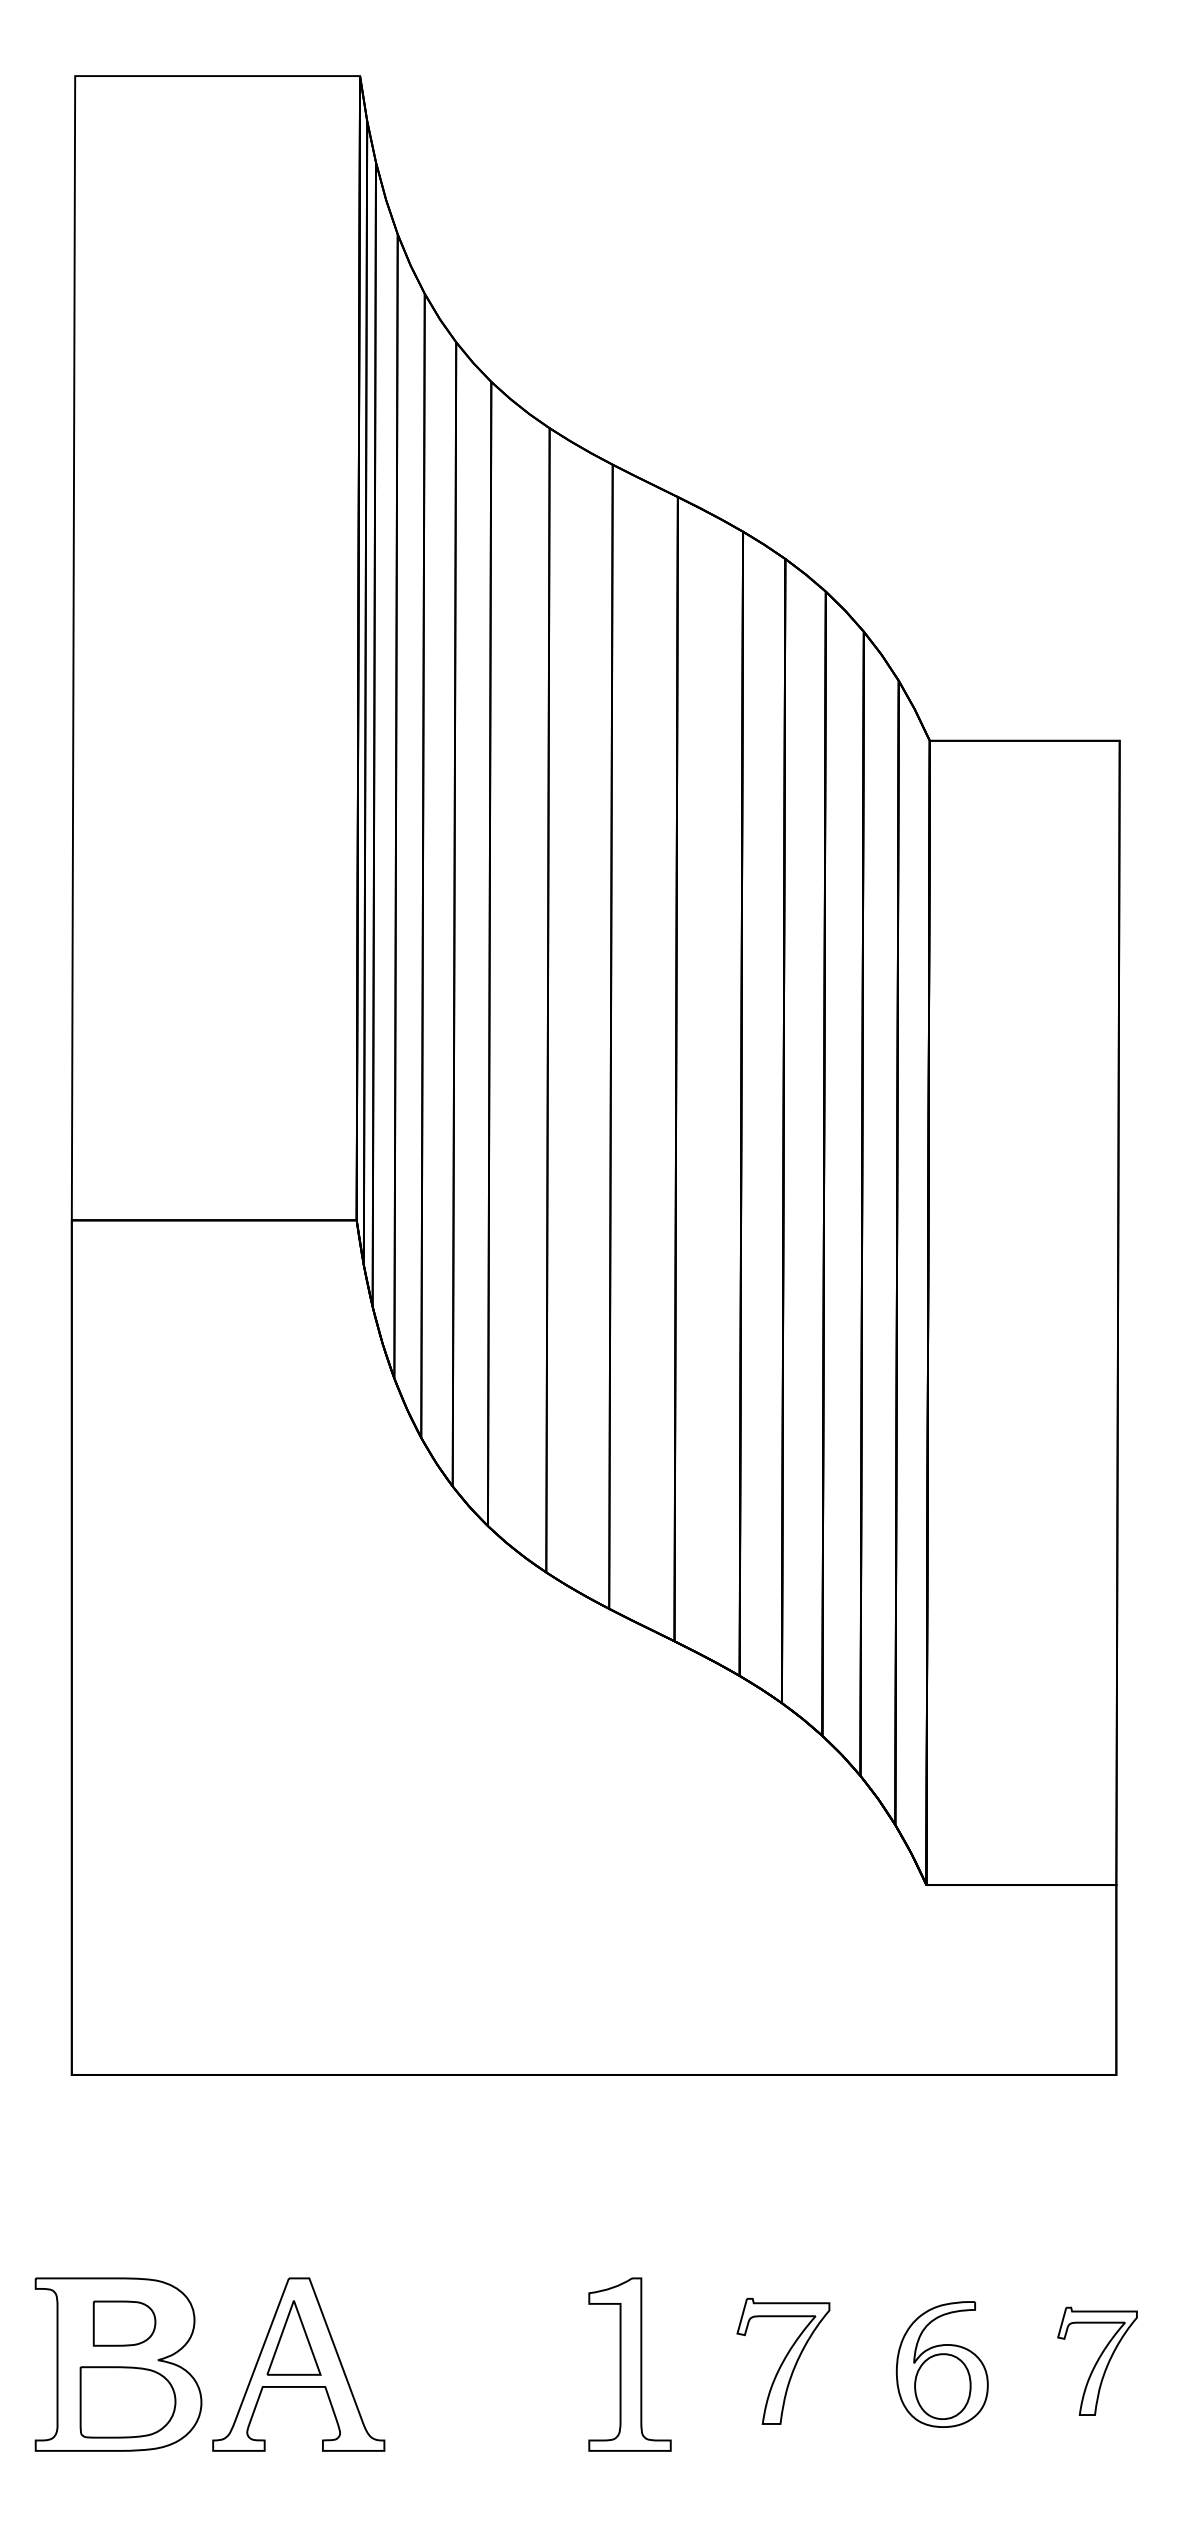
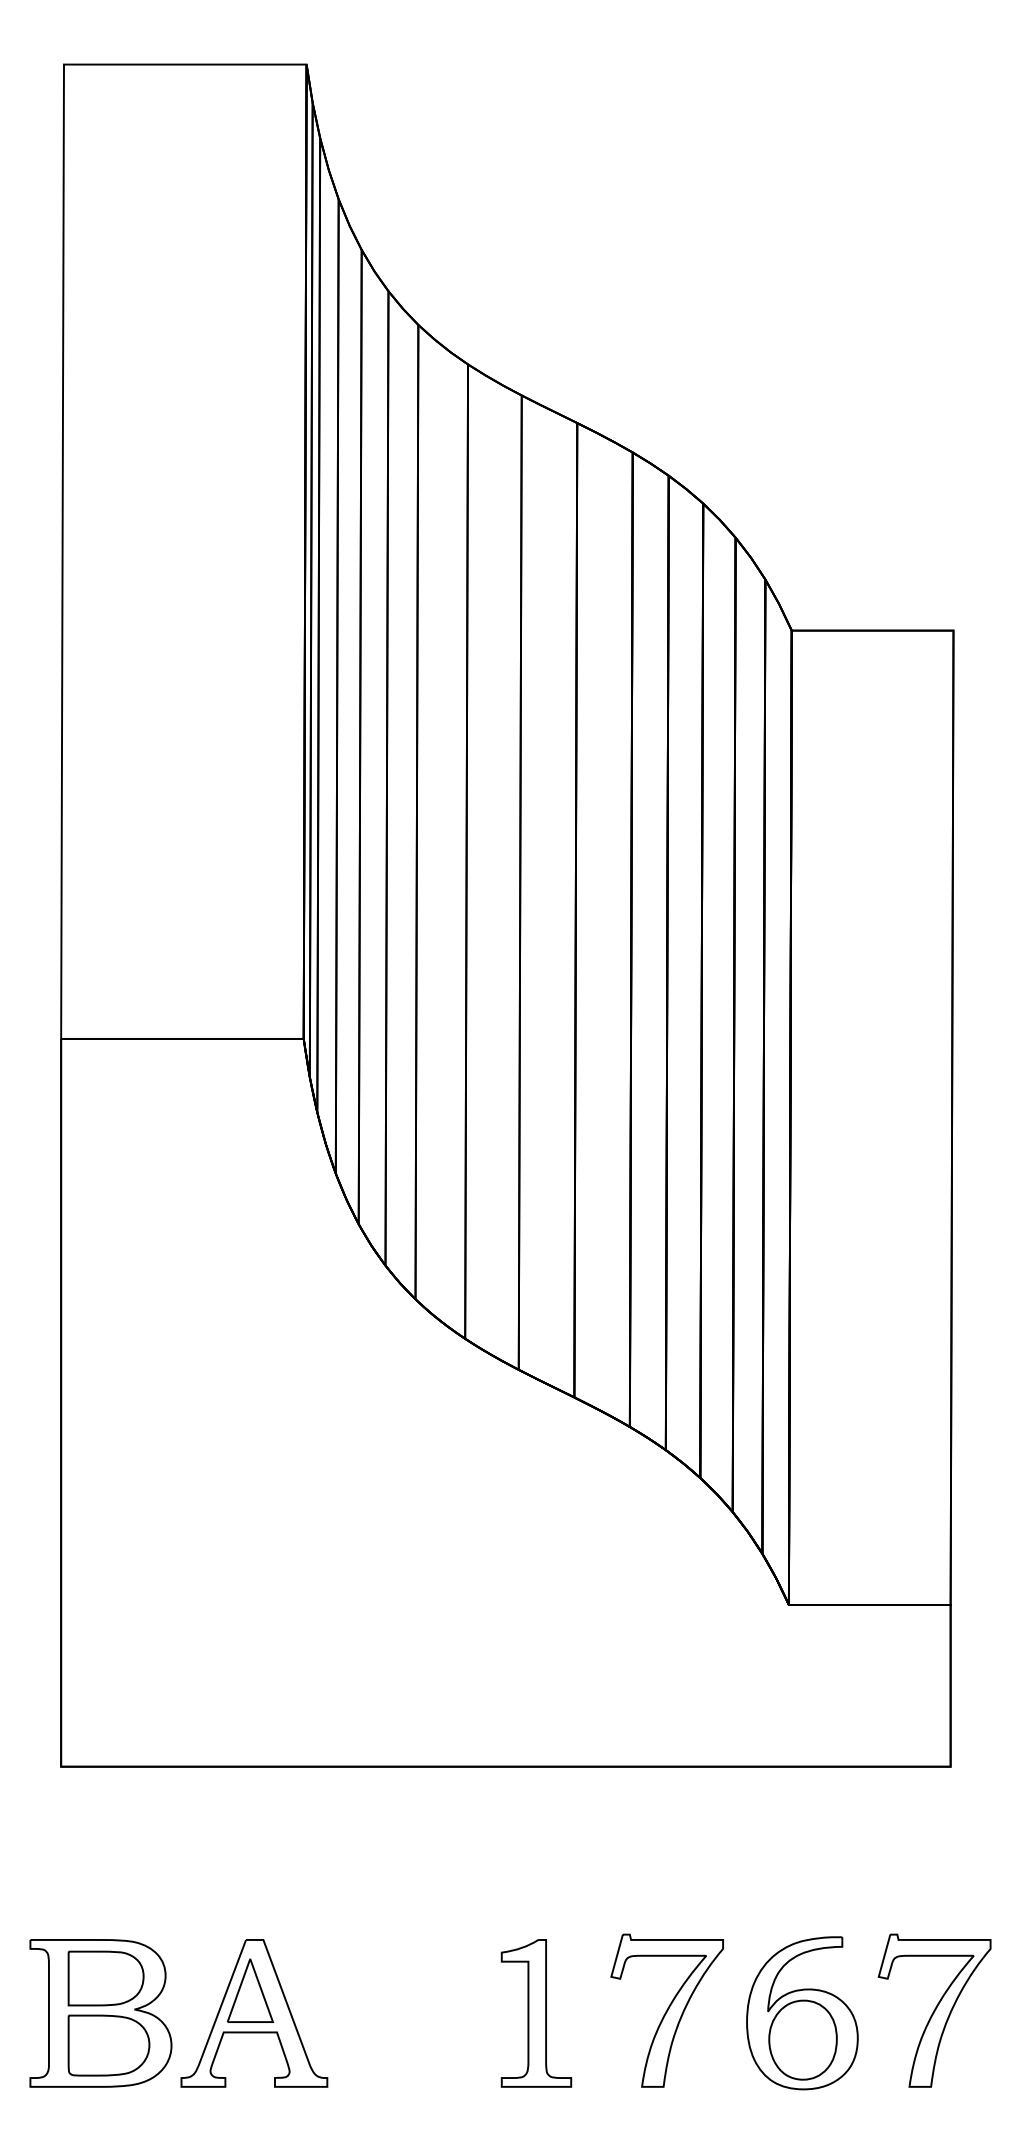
part: (123, 2323) -> (105, 1978), size x1.43
part: (782, 2361) -> (666, 2010), size x1.43
part: (1097, 2361) -> (934, 2010), size x1.67
part: (942, 2364) -> (802, 2013), size x1.43

